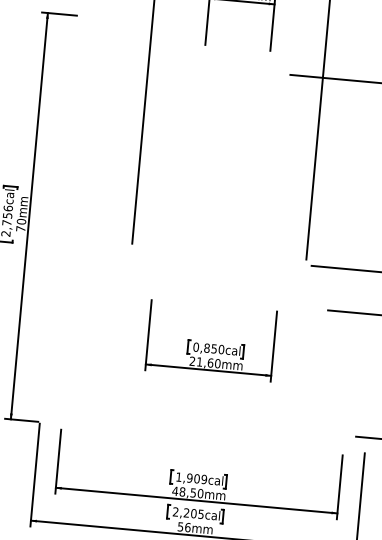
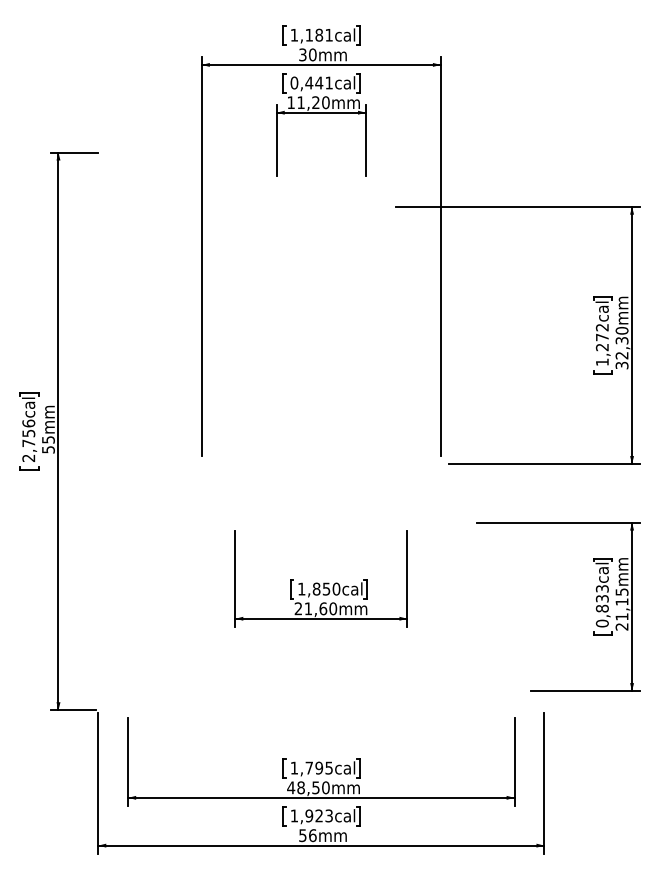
text: (21, 225) -> (48, 444), 70mm -> 55mm
text: (196, 346) -> (301, 588), 0,850cal -> 1,850cal
text: (196, 478) -> (318, 767), 1,909cal -> 1,795cal
text: (188, 512) -> (311, 815), 2,205cal -> 1,923cal

